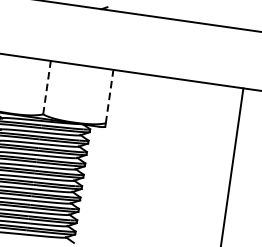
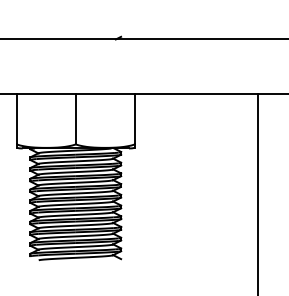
line: (46, 86) -> (75, 118), dashed -> solid
line: (109, 95) -> (134, 118), dashed -> solid

